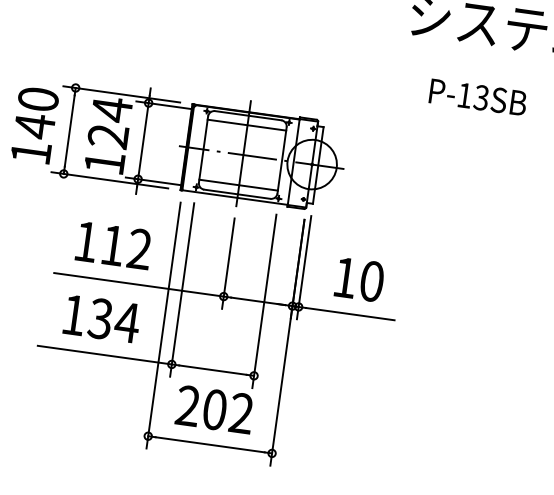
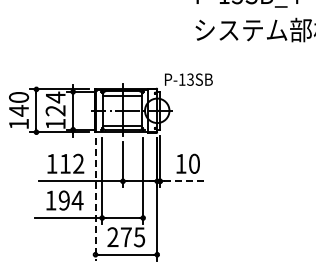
text: (477, 96) -> (188, 79), moved
line: (351, 314) -> (186, 181), solid -> dashed
text: (99, 318) -> (63, 200), 134 -> 194
line: (163, 327) -> (95, 200), solid -> dashed
text: (229, 412) -> (133, 237), 202 -> 275

